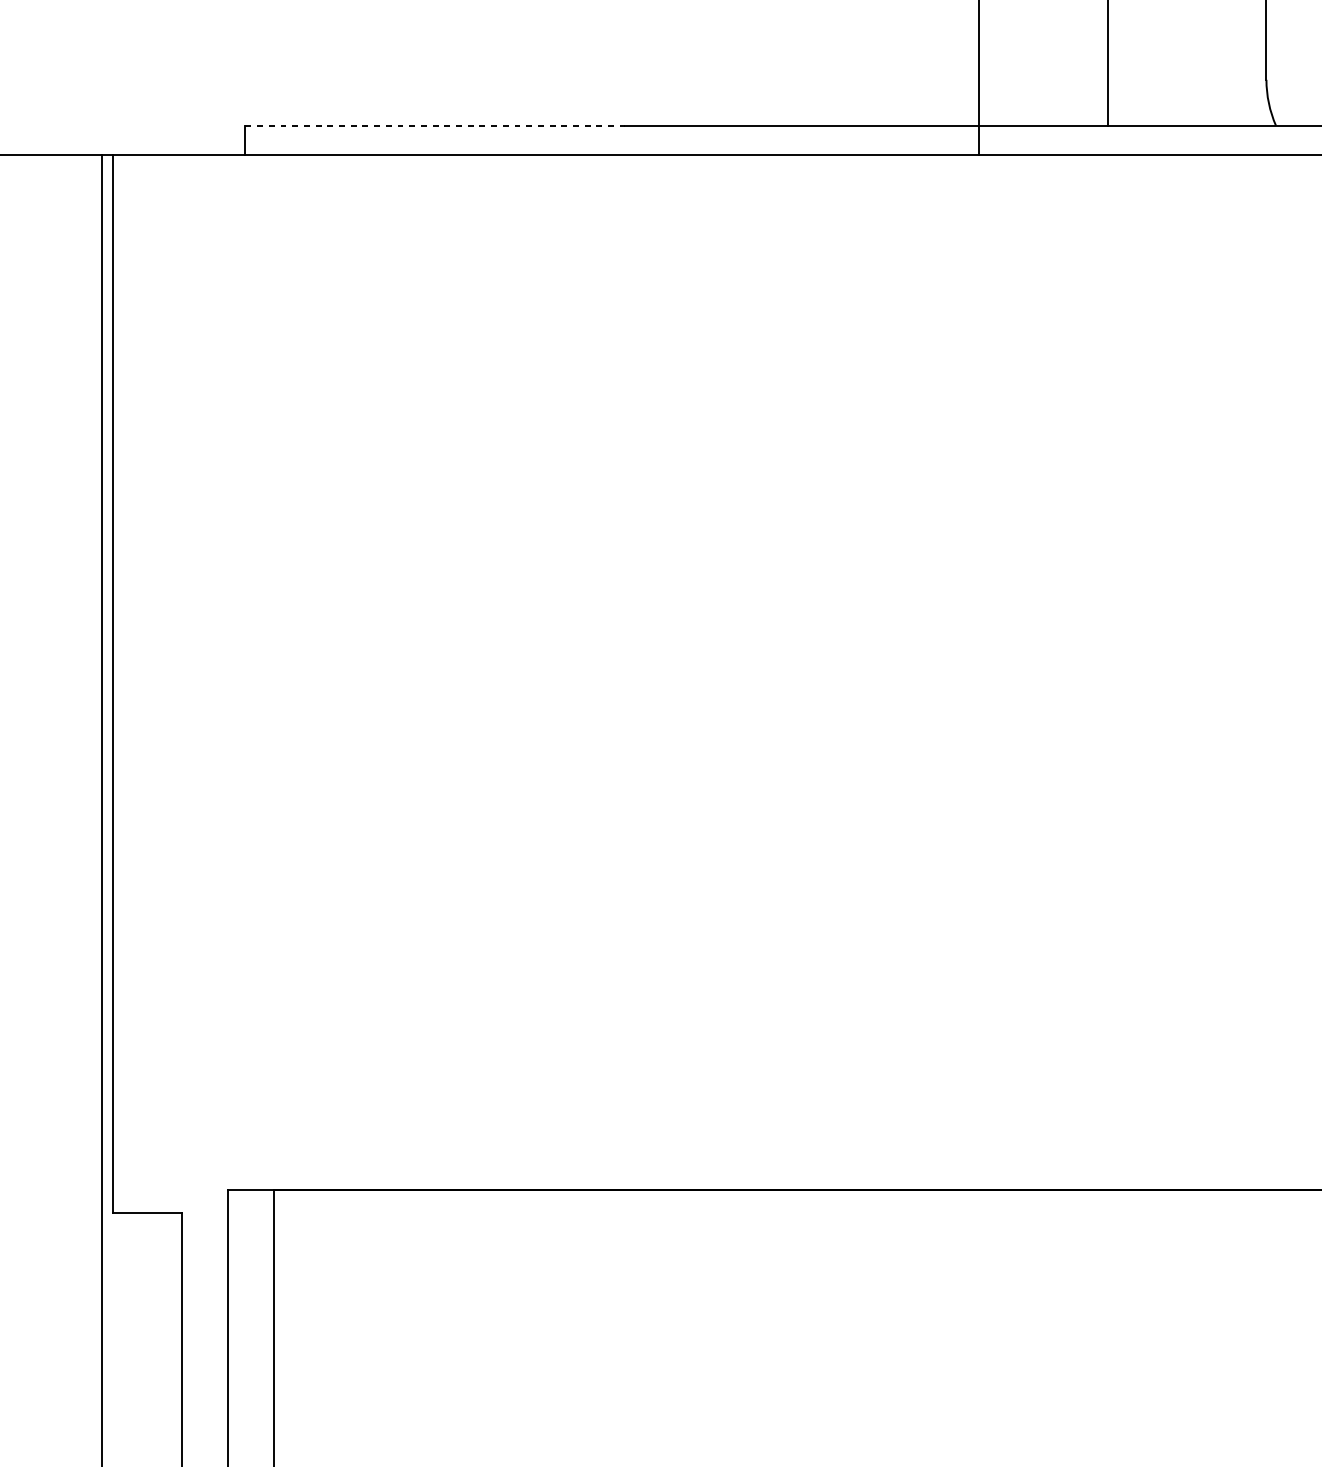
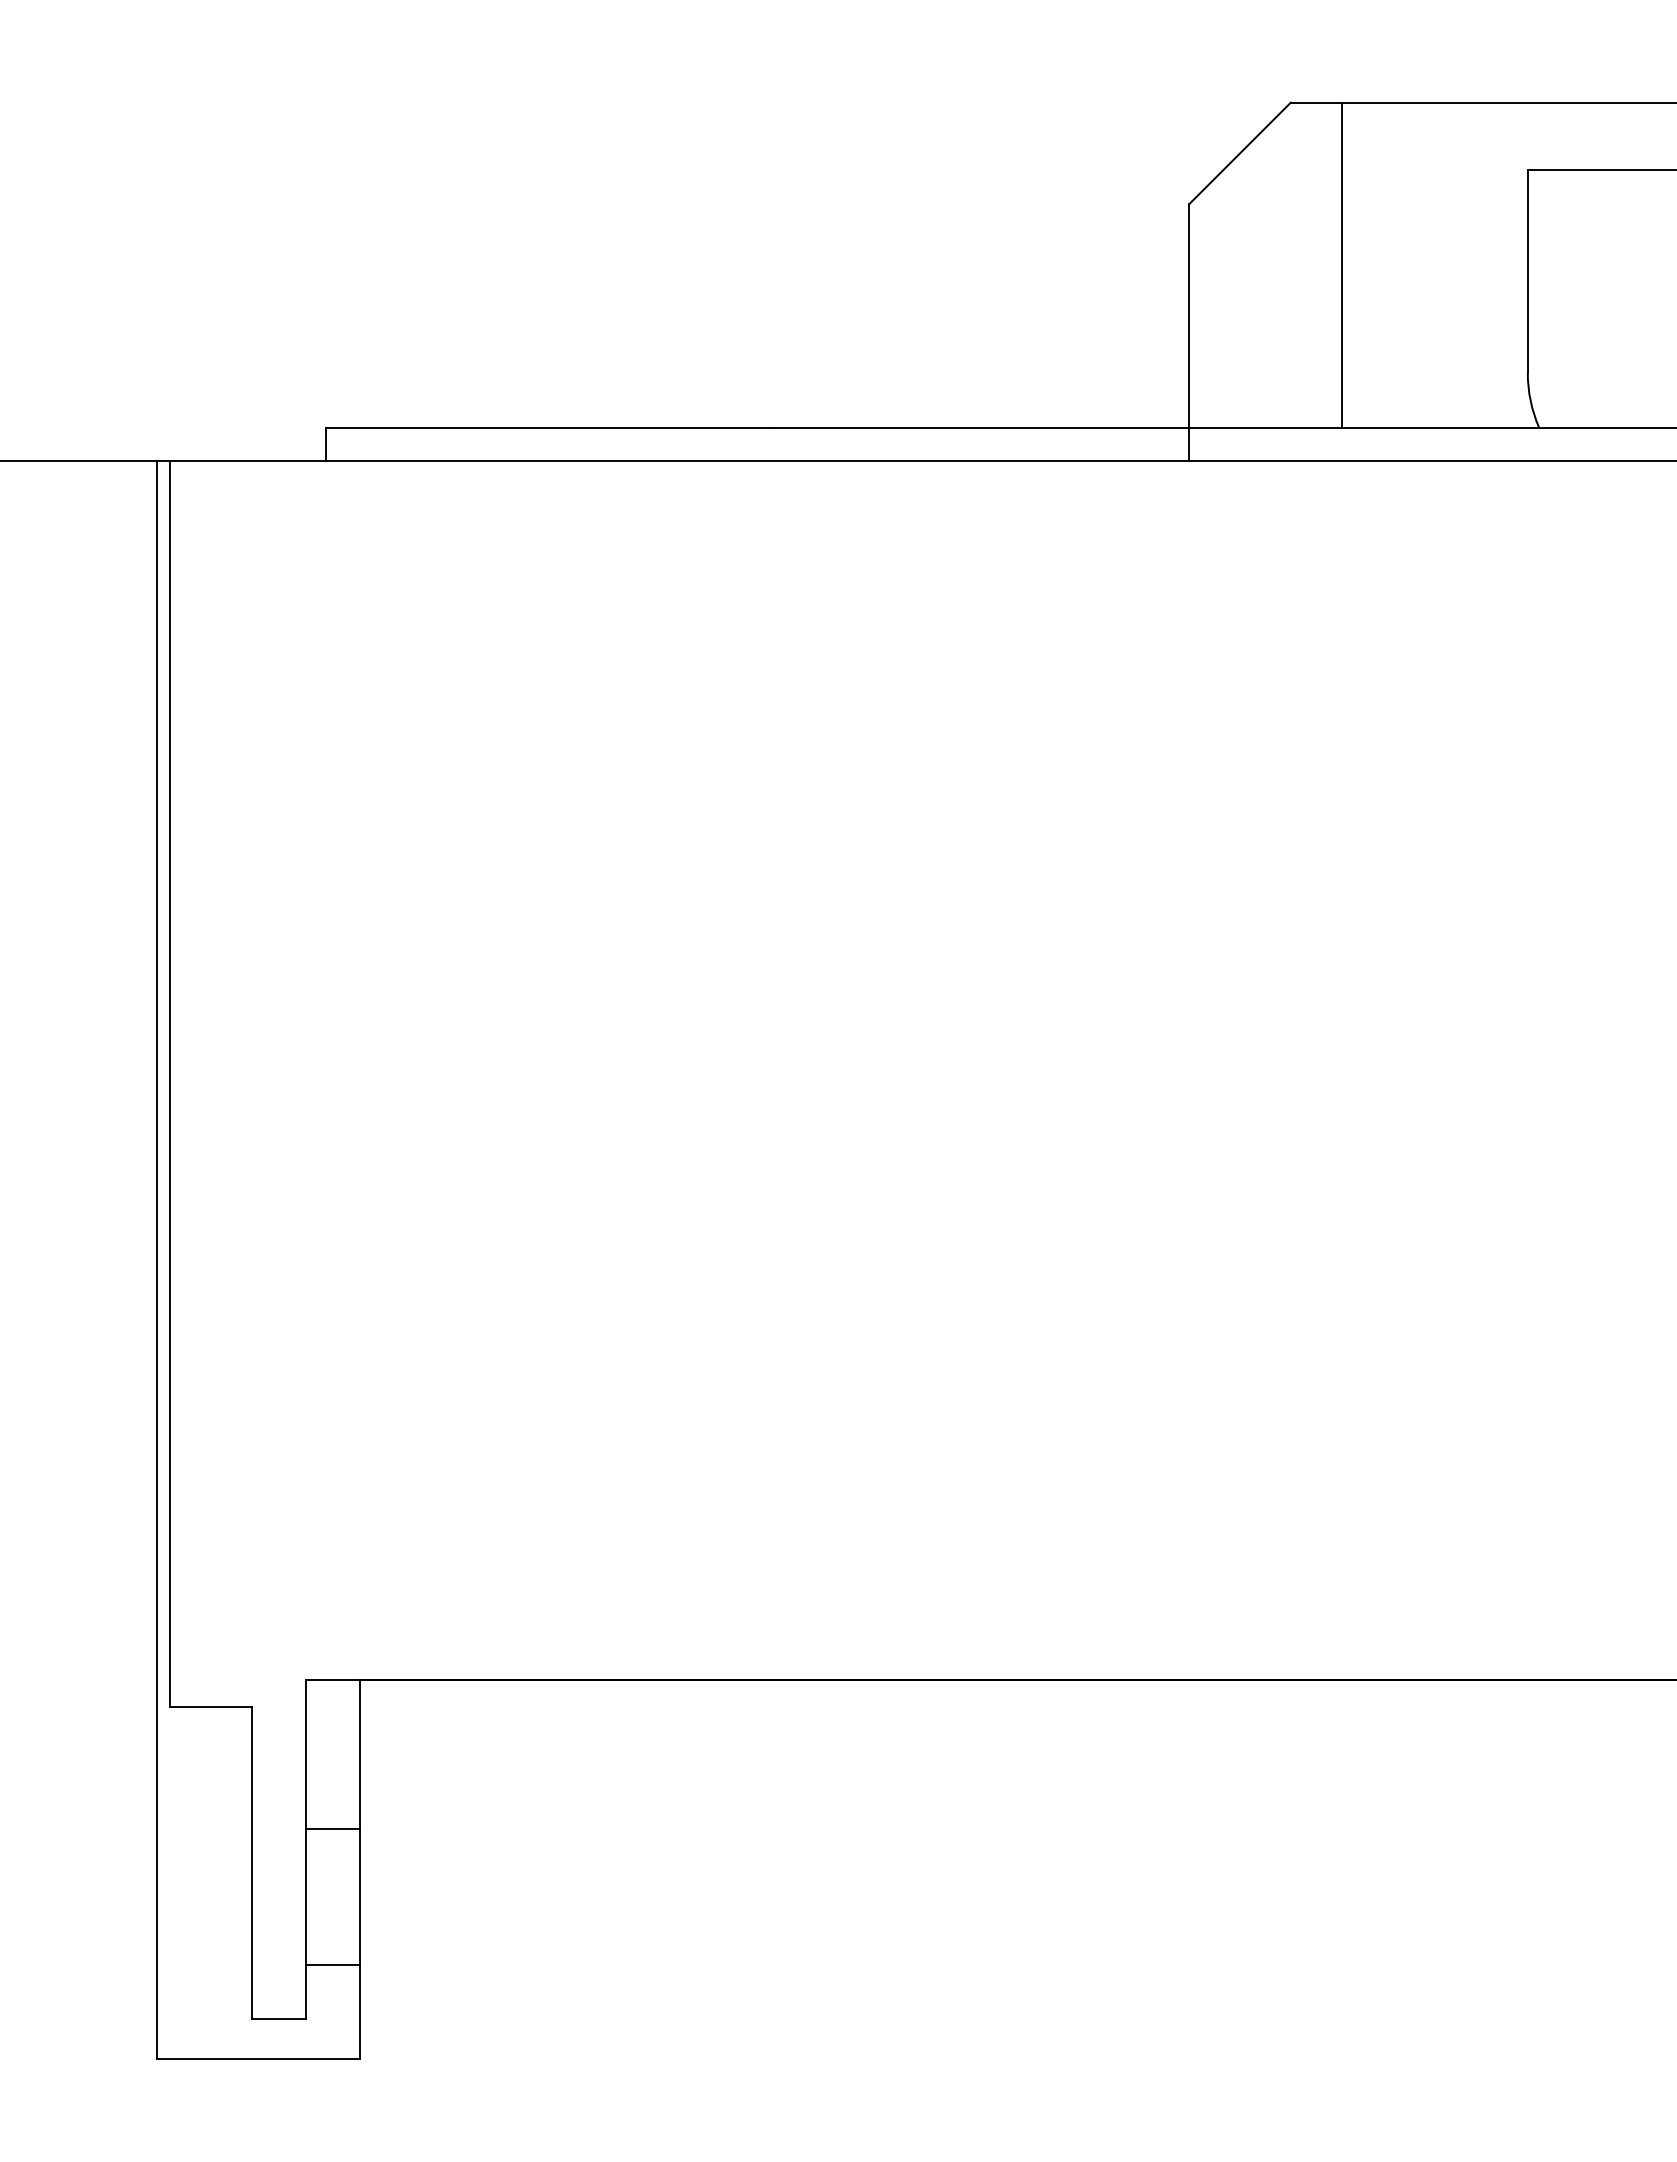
line: (435, 125) -> (549, 427), dashed -> solid
line: (250, 1316) -> (332, 1829), added
line: (250, 1431) -> (332, 1964), added

